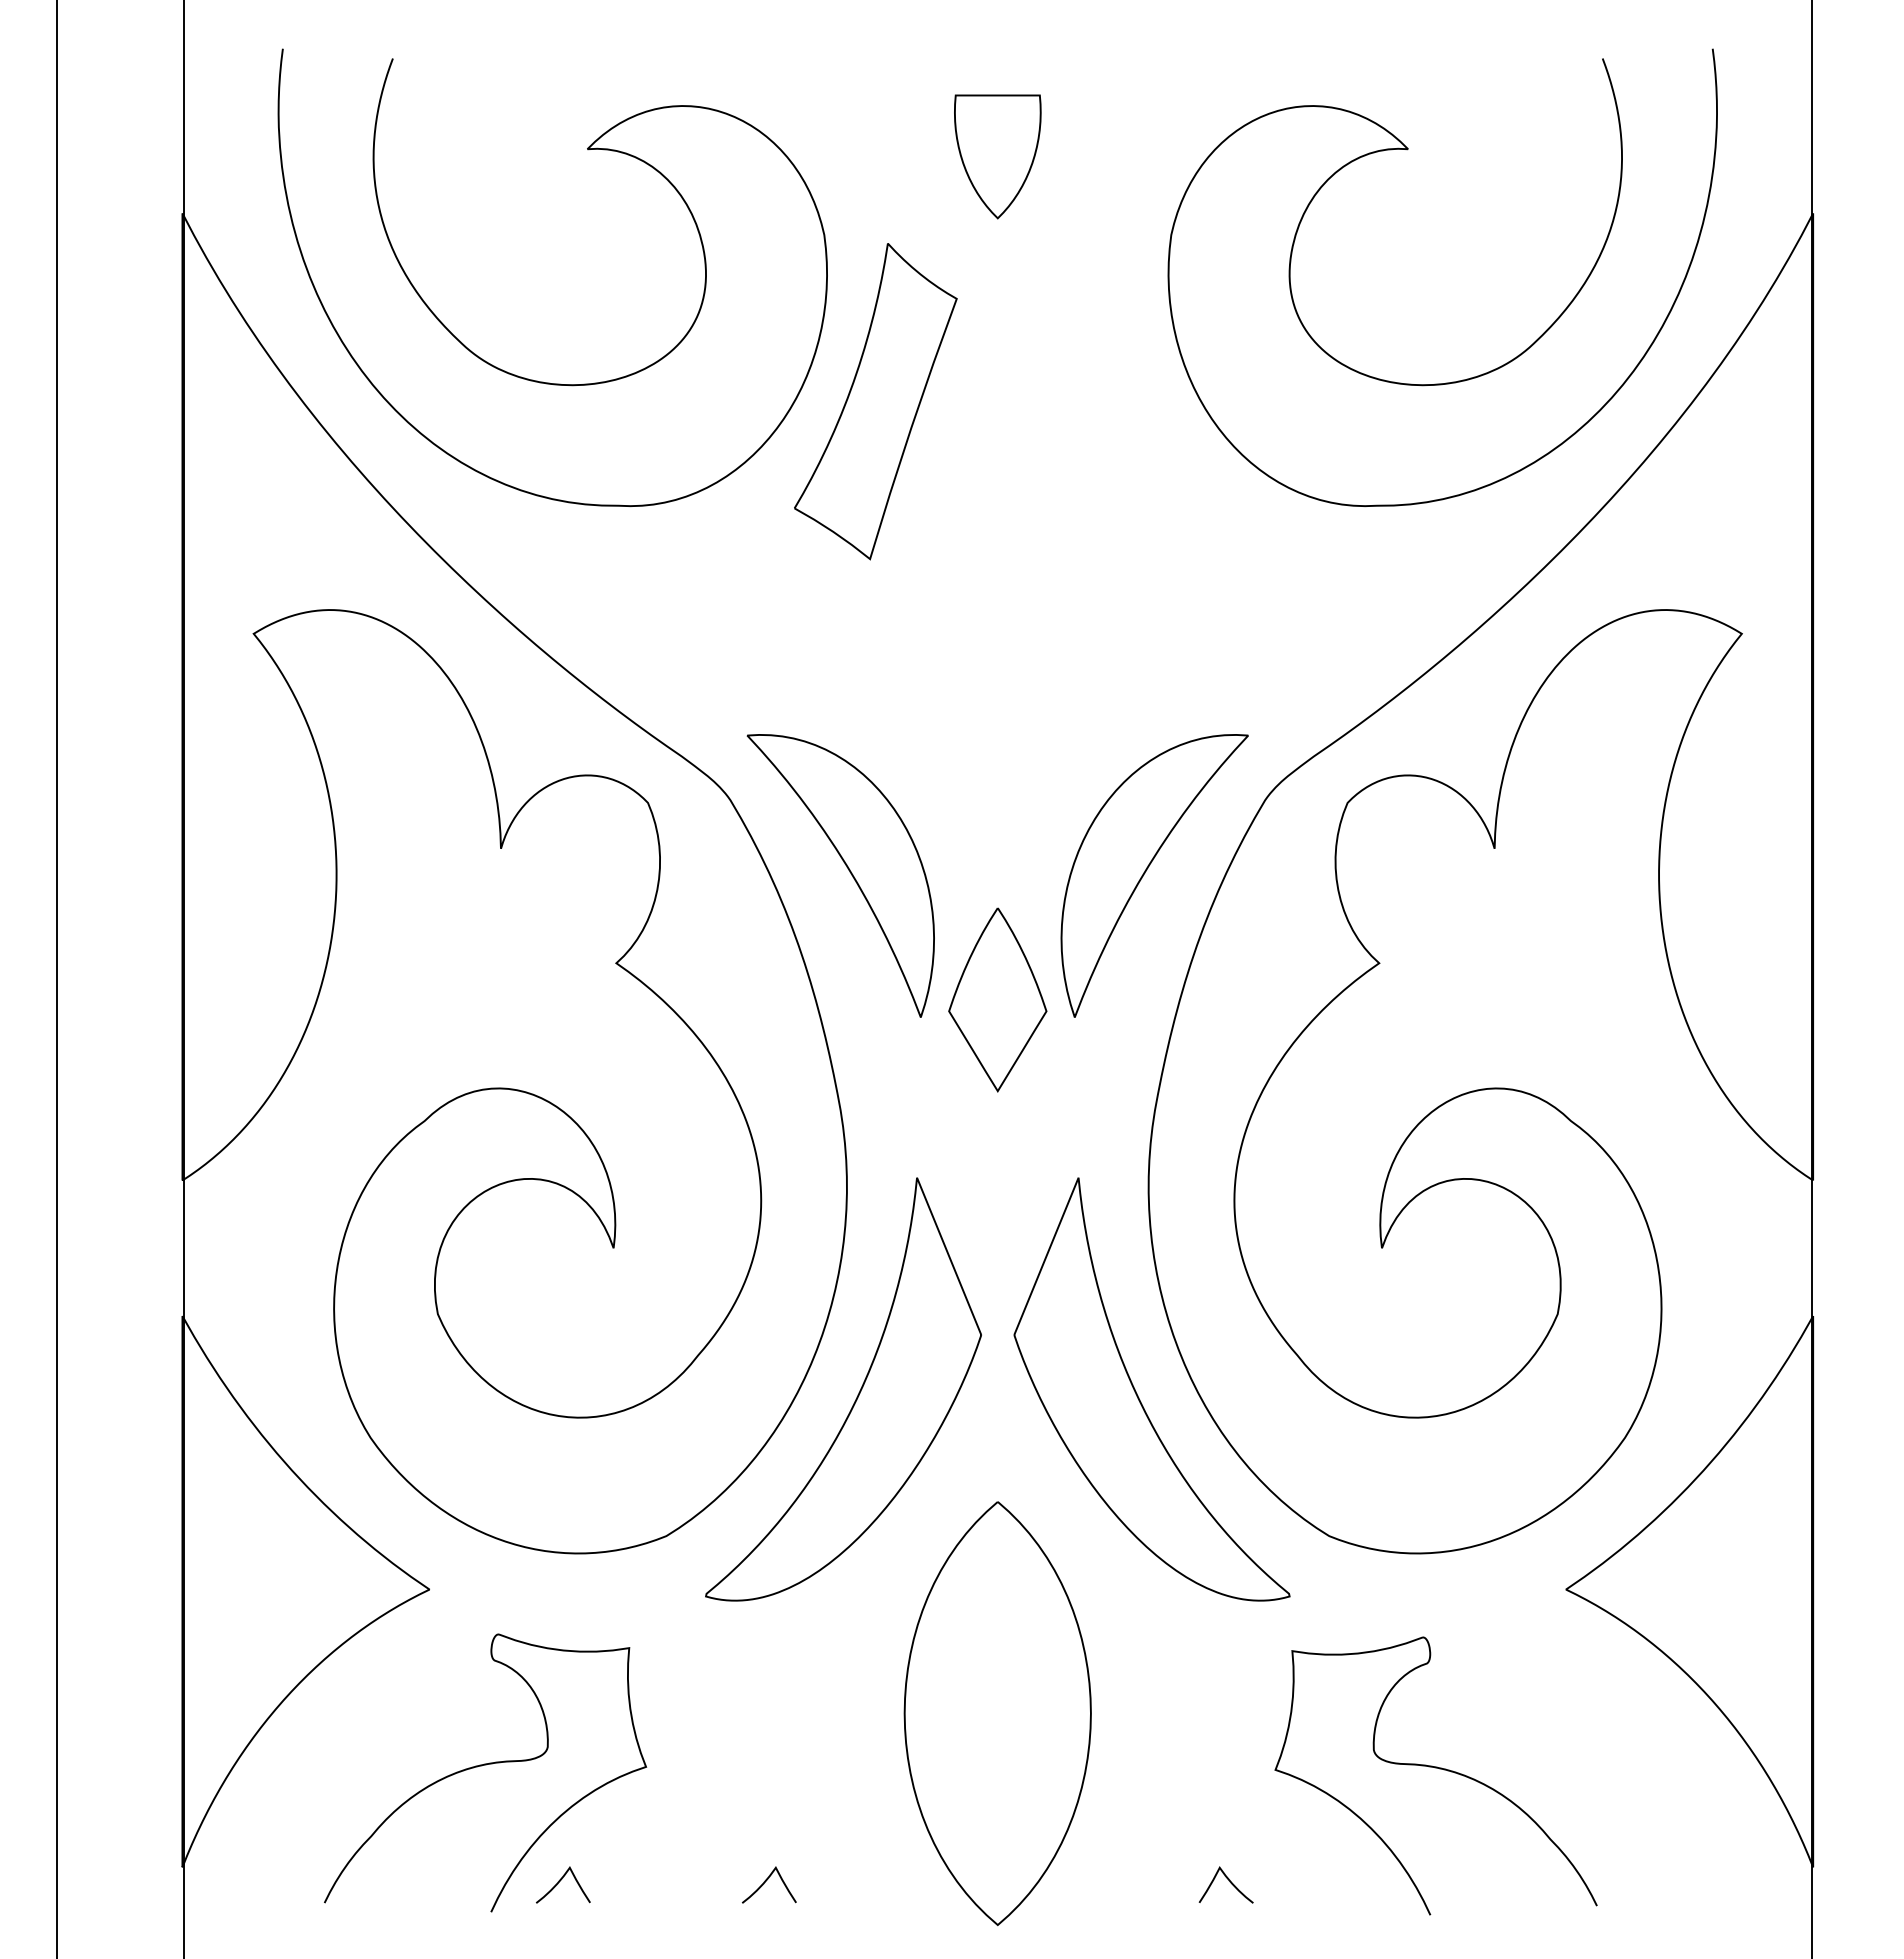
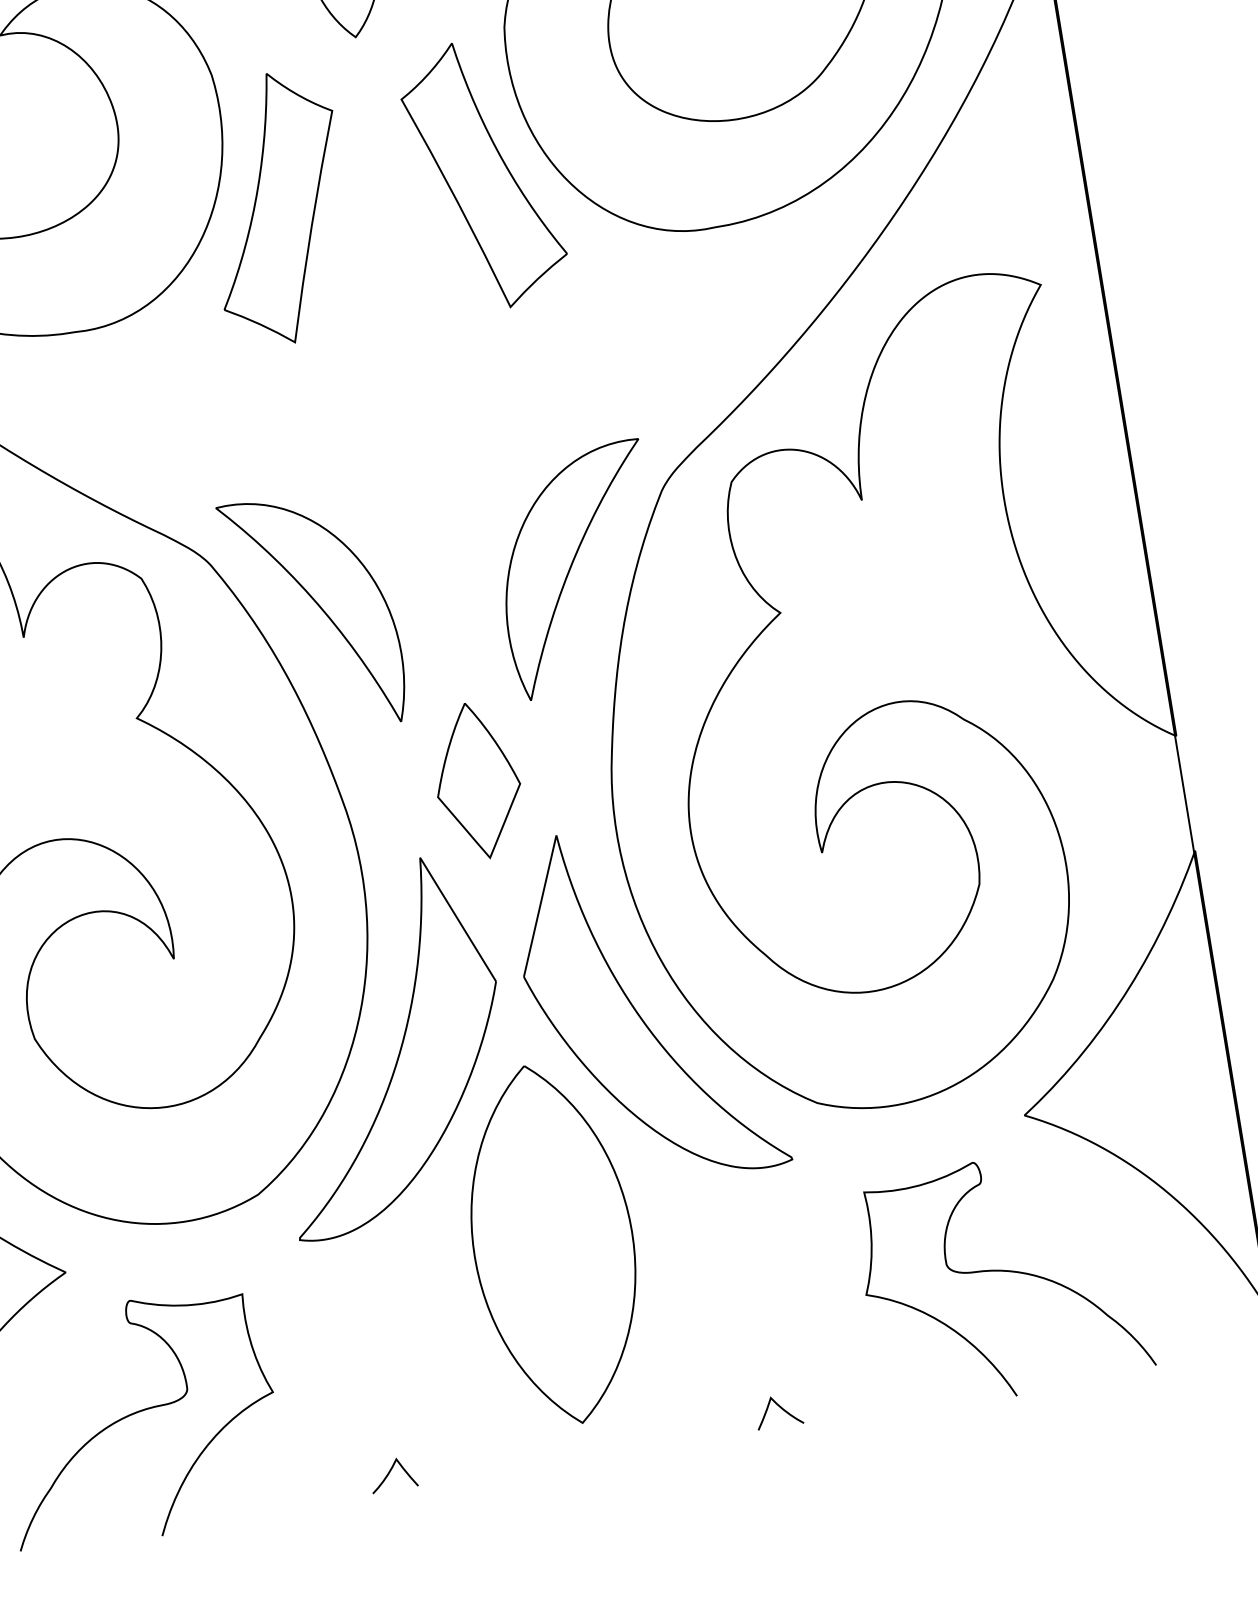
part: (1119, 401) -> (483, 174), added
part: (997, 999) -> (477, 780), moved
part: (997, 1713) -> (553, 1244), moved
curve: (1435, 1768) -> (1001, 1271), moved
curve: (560, 1881) -> (216, 1500), removed

